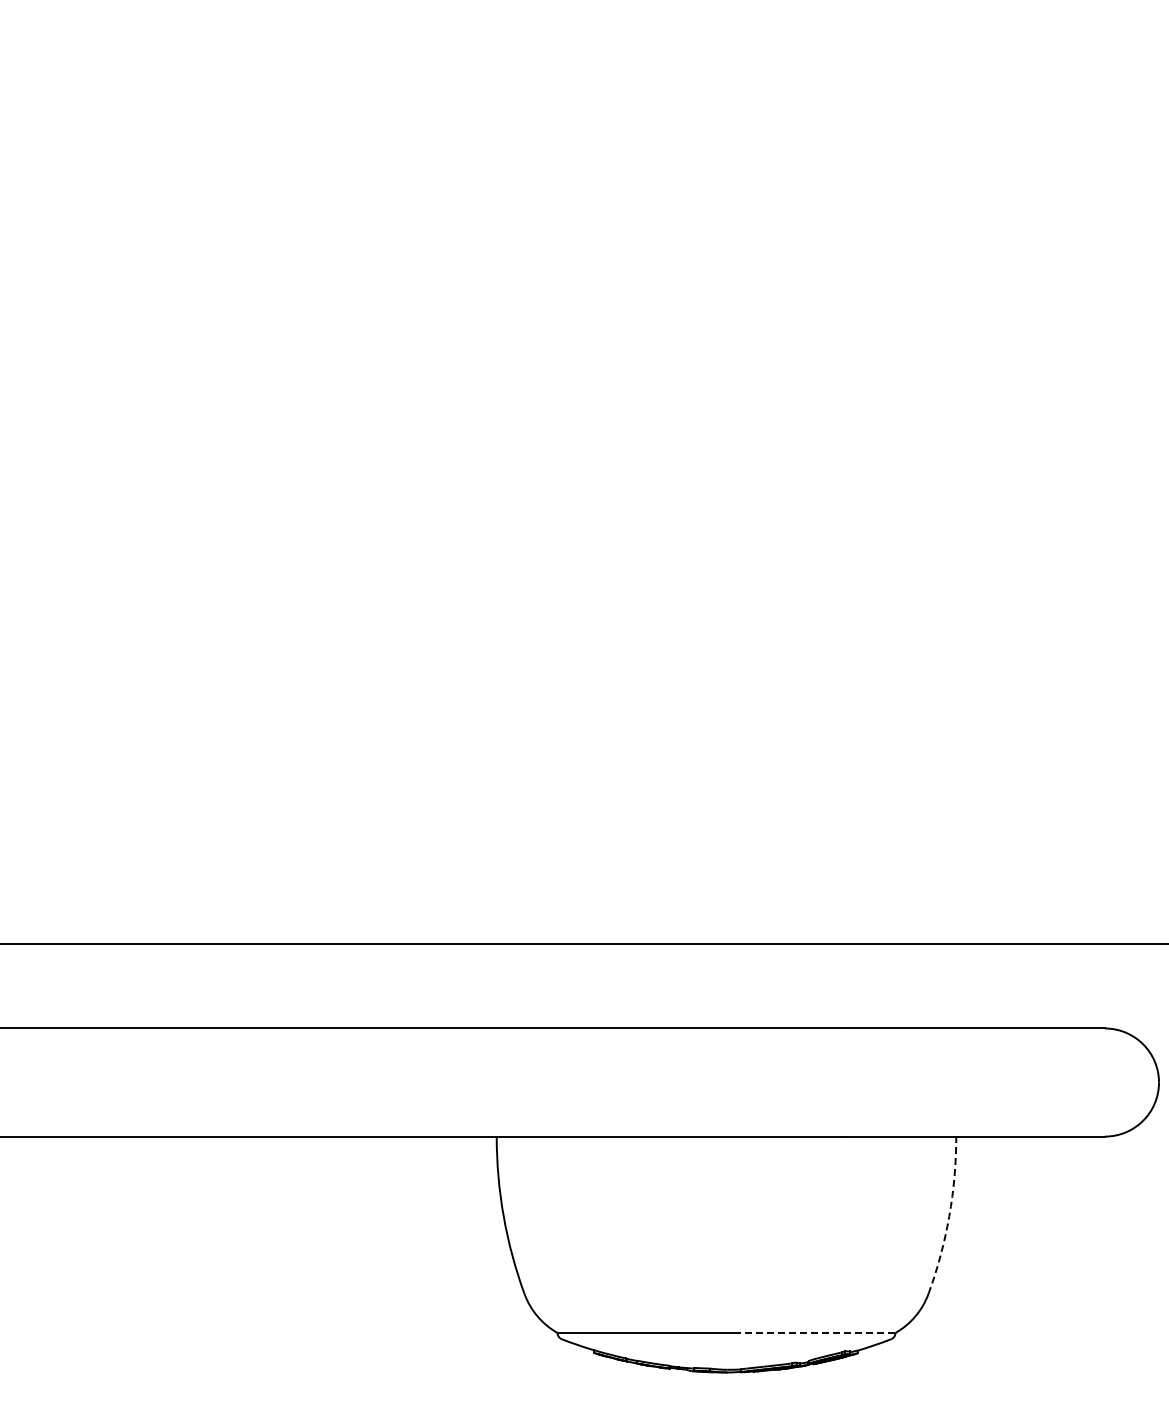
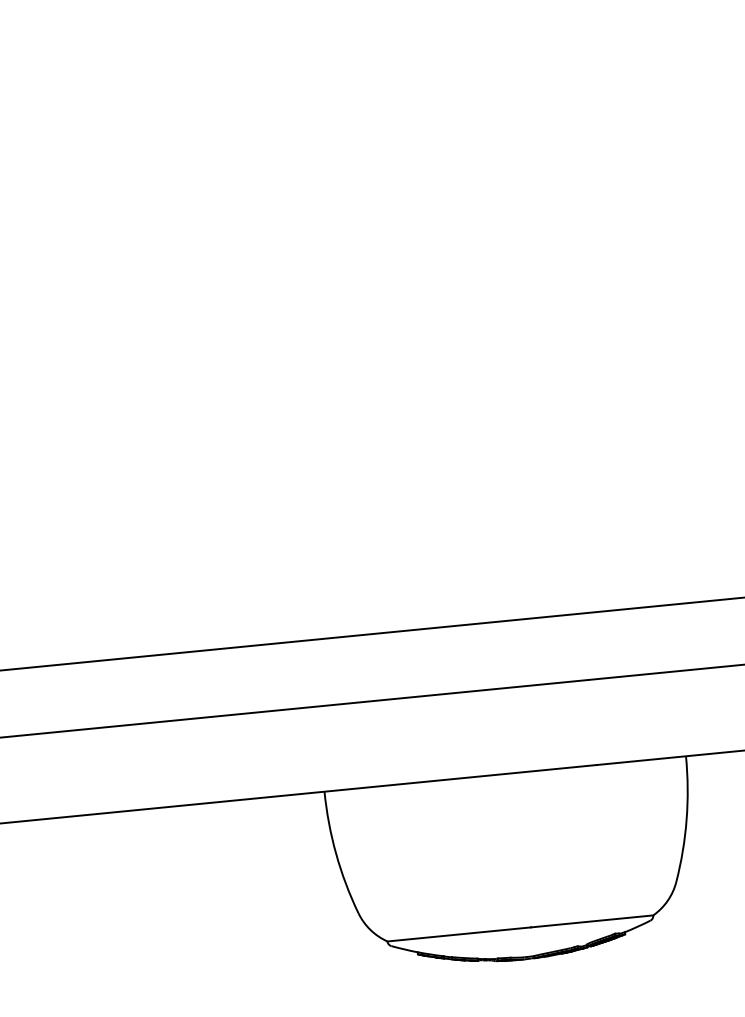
arc: (949, 1216) -> (686, 819), dashed -> solid
line: (817, 1332) -> (591, 921), dashed -> solid

